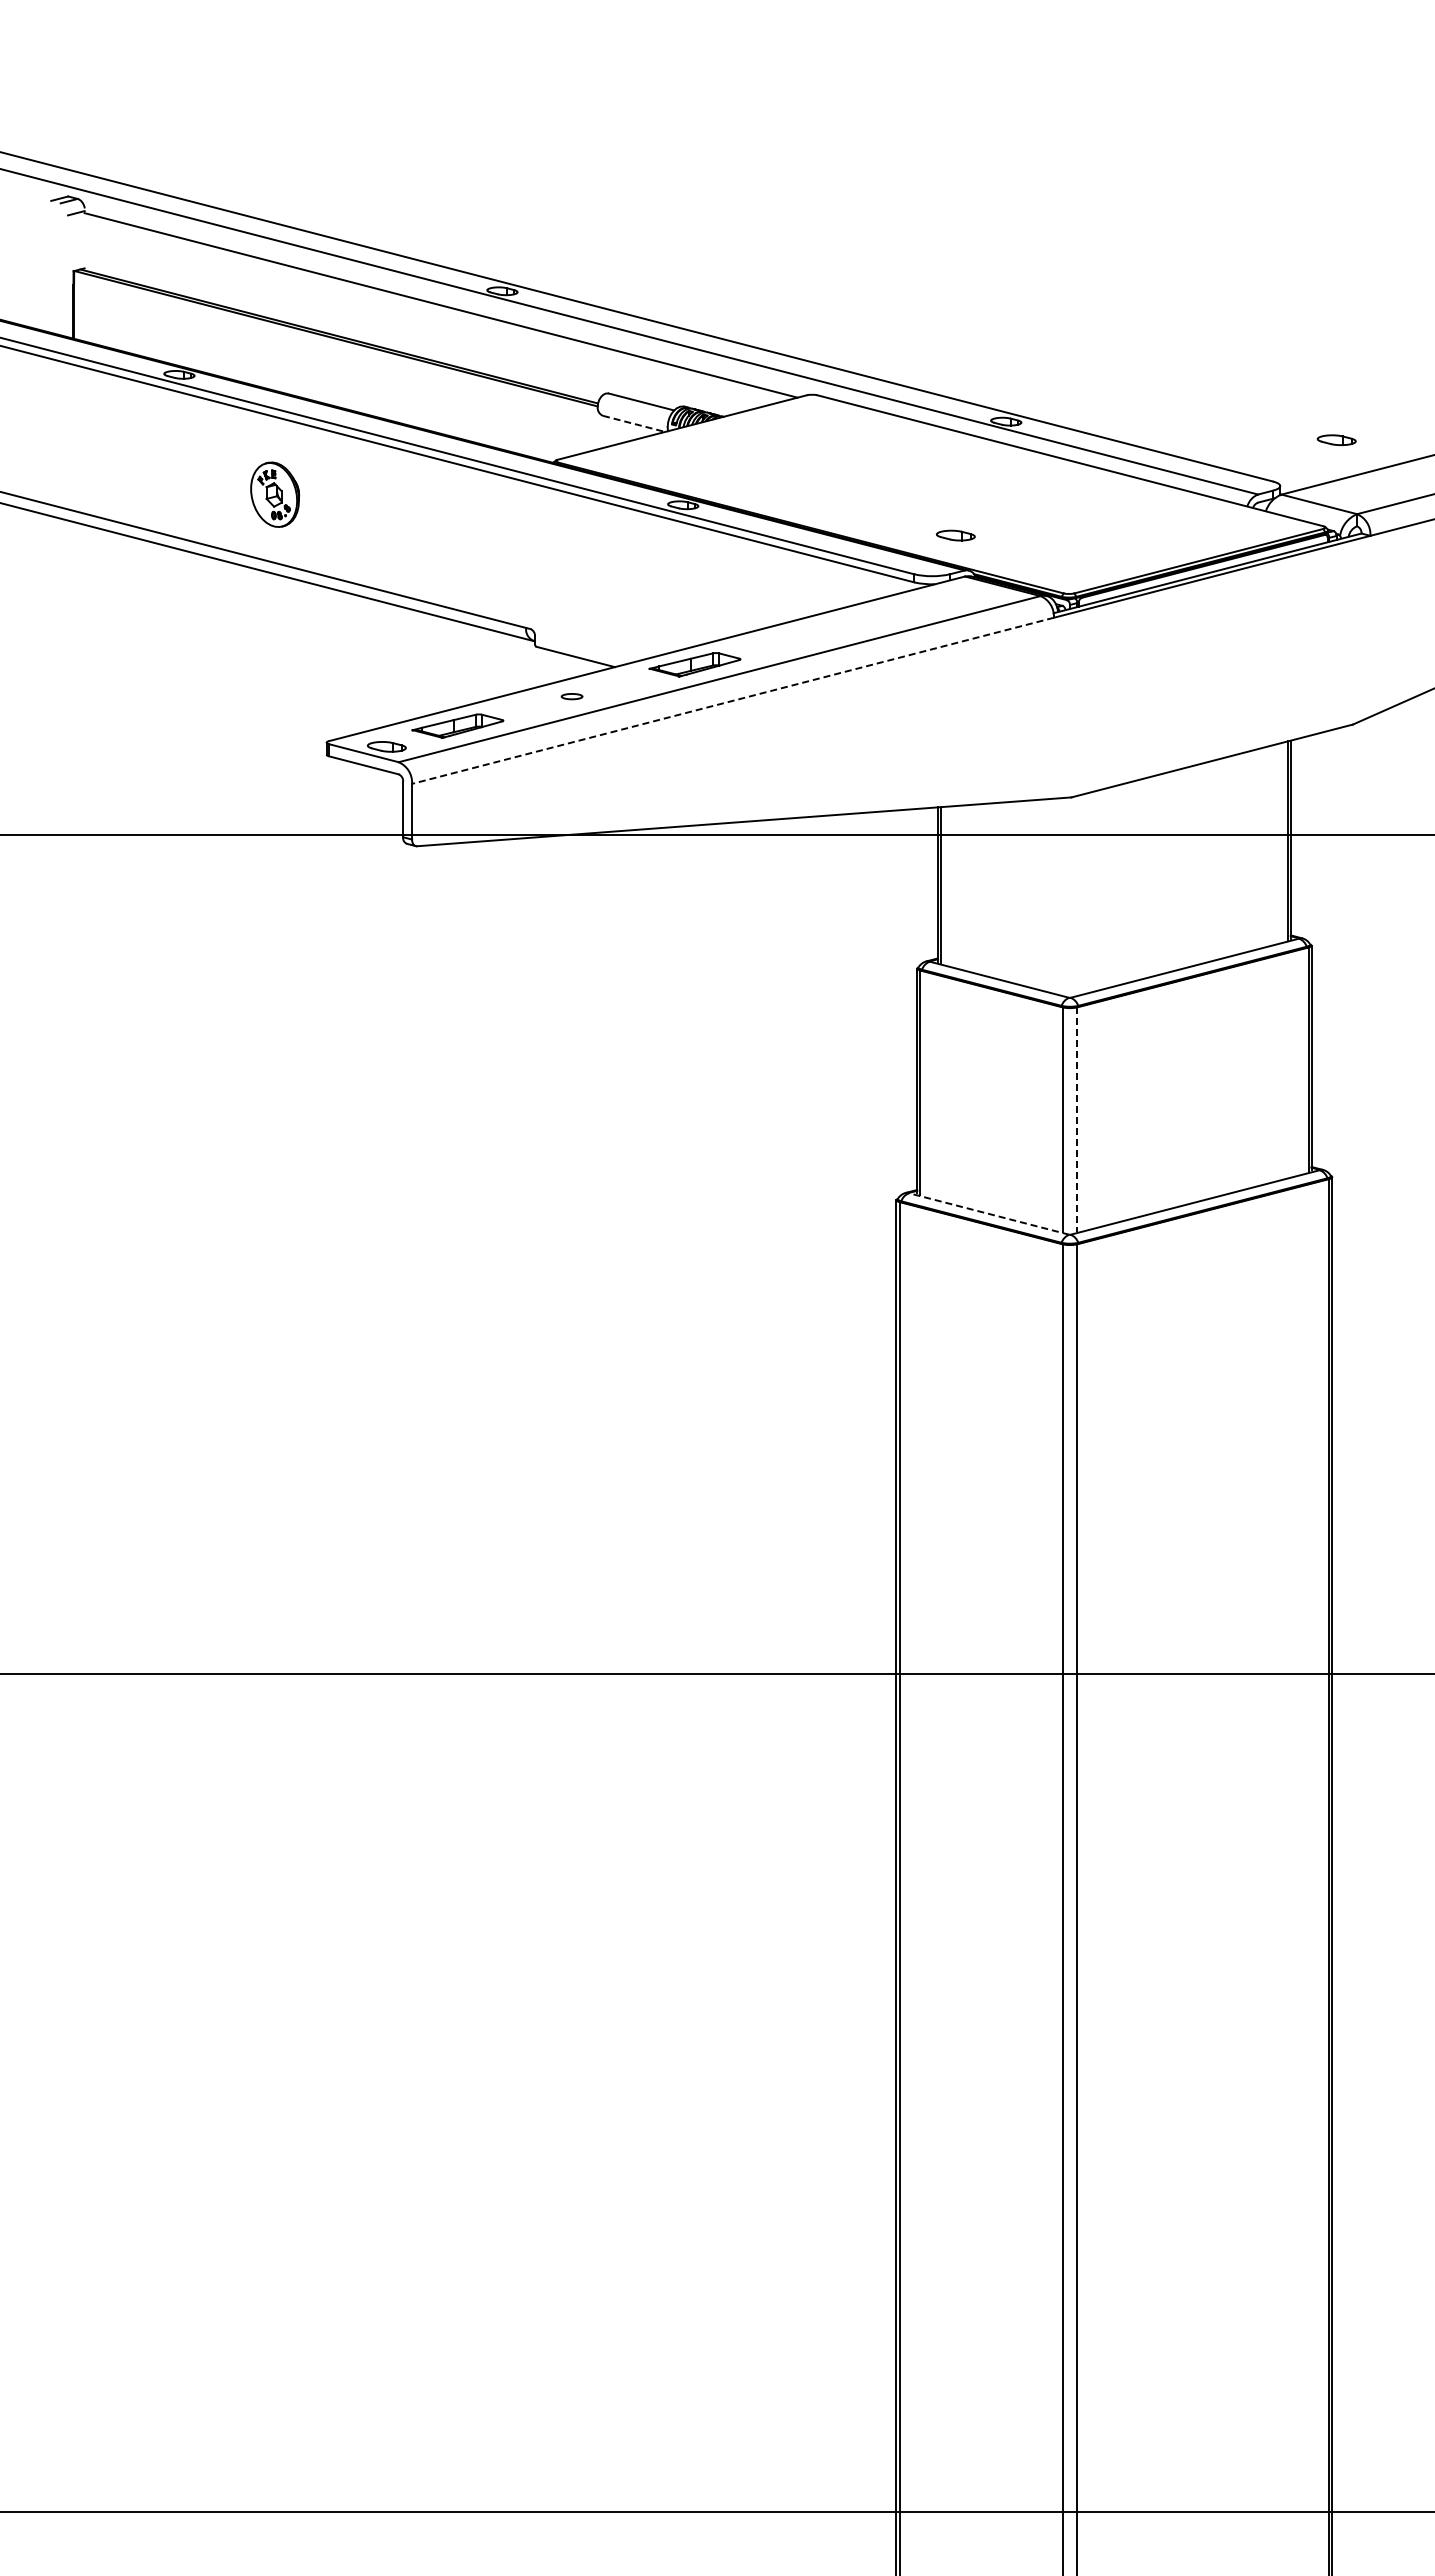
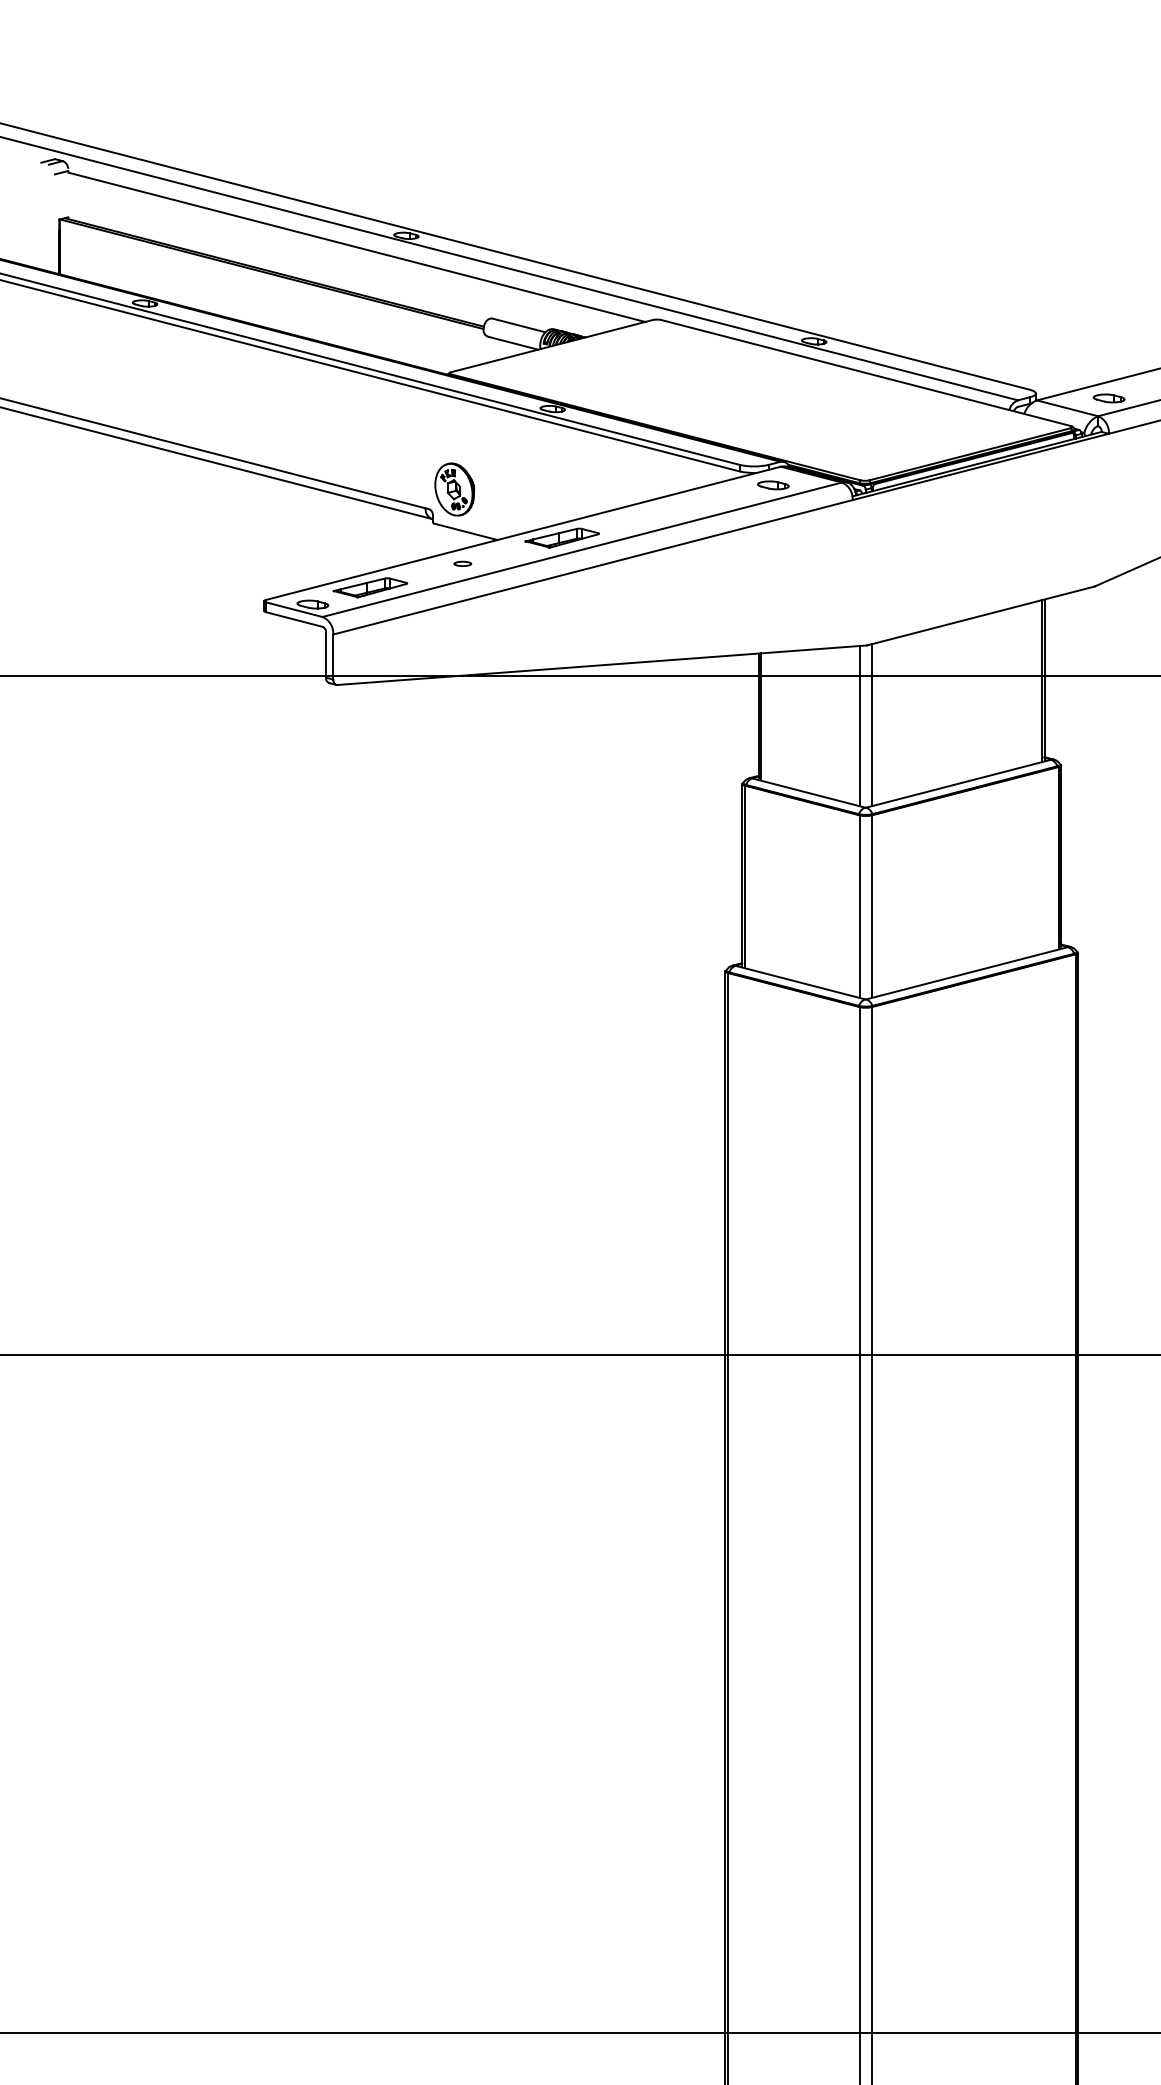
line: (634, 424) -> (513, 343), dashed -> solid
part: (1336, 439) -> (1108, 397), moved
part: (275, 494) -> (455, 489), moved
part: (955, 535) -> (773, 485), moved
line: (733, 700) -> (593, 567), dashed -> solid
line: (1077, 894) -> (871, 724), added
line: (1062, 896) -> (859, 725), added
line: (1077, 1120) -> (871, 906), dashed -> solid
line: (989, 1213) -> (800, 982), dashed -> solid

